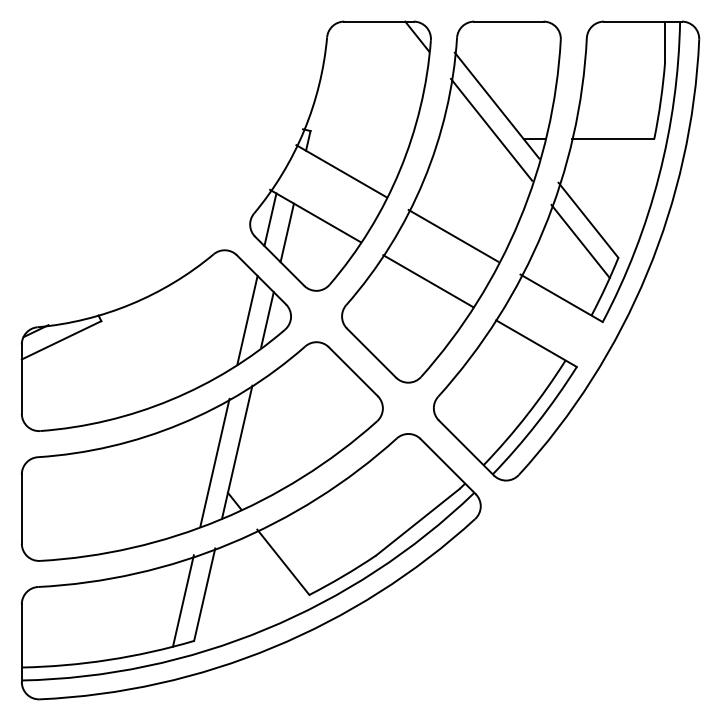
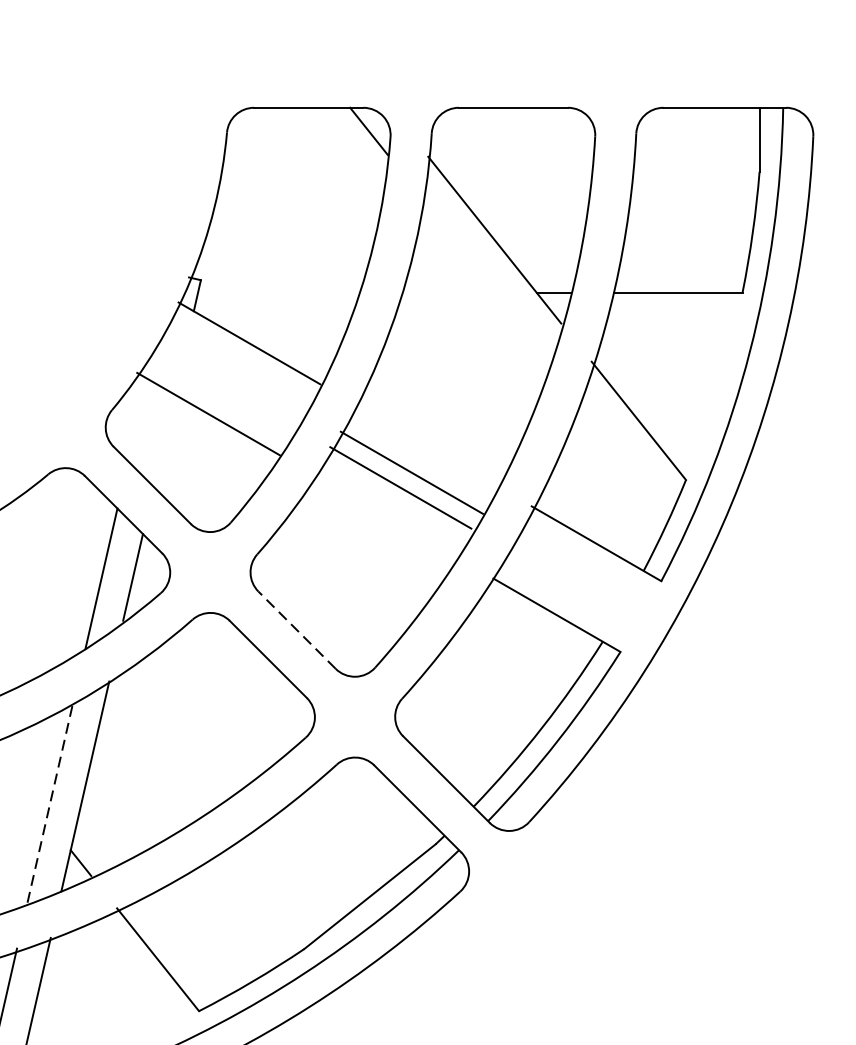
line: (491, 129) -> (486, 277), removed
line: (270, 219) -> (137, 419), removed
line: (286, 232) -> (163, 440), removed
line: (453, 235) -> (400, 487), moved
line: (580, 241) -> (626, 454), removed
line: (428, 281) -> (411, 473), moved
line: (371, 353) -> (296, 630), solid -> dashed
line: (215, 462) -> (51, 802), solid -> dashed

